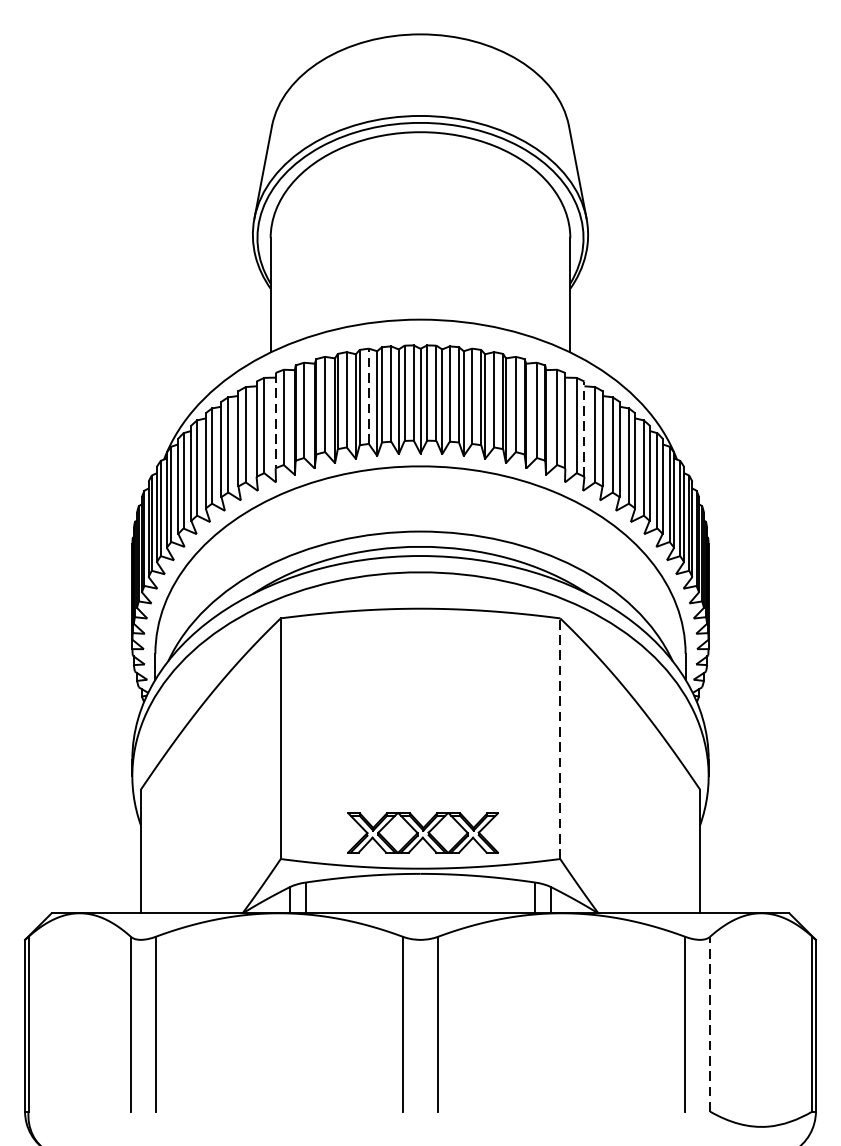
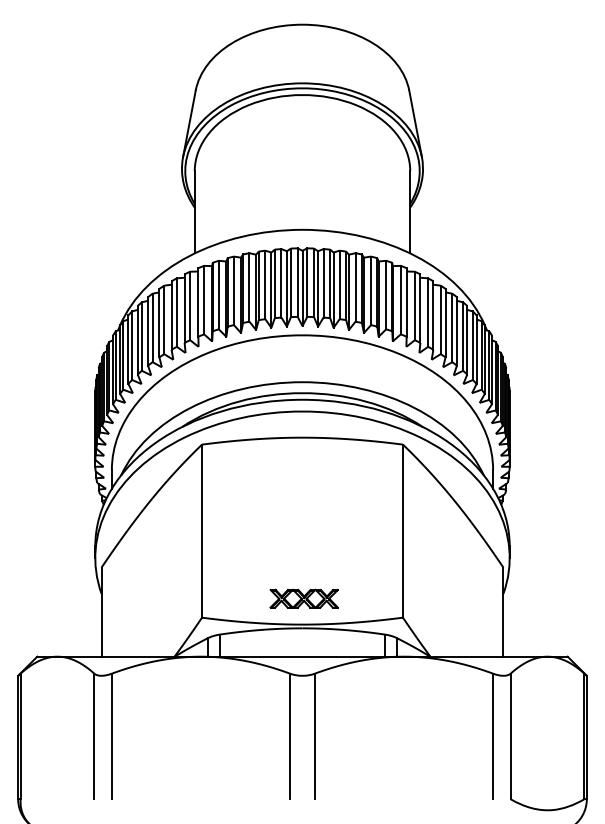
line: (369, 395) -> (265, 284), dashed -> solid
line: (275, 420) -> (198, 302), dashed -> solid
line: (584, 429) -> (420, 308), dashed -> solid
line: (559, 739) -> (402, 531), dashed -> solid
part: (421, 832) -> (303, 598), size x0.62
line: (709, 1024) -> (510, 736), dashed -> solid

